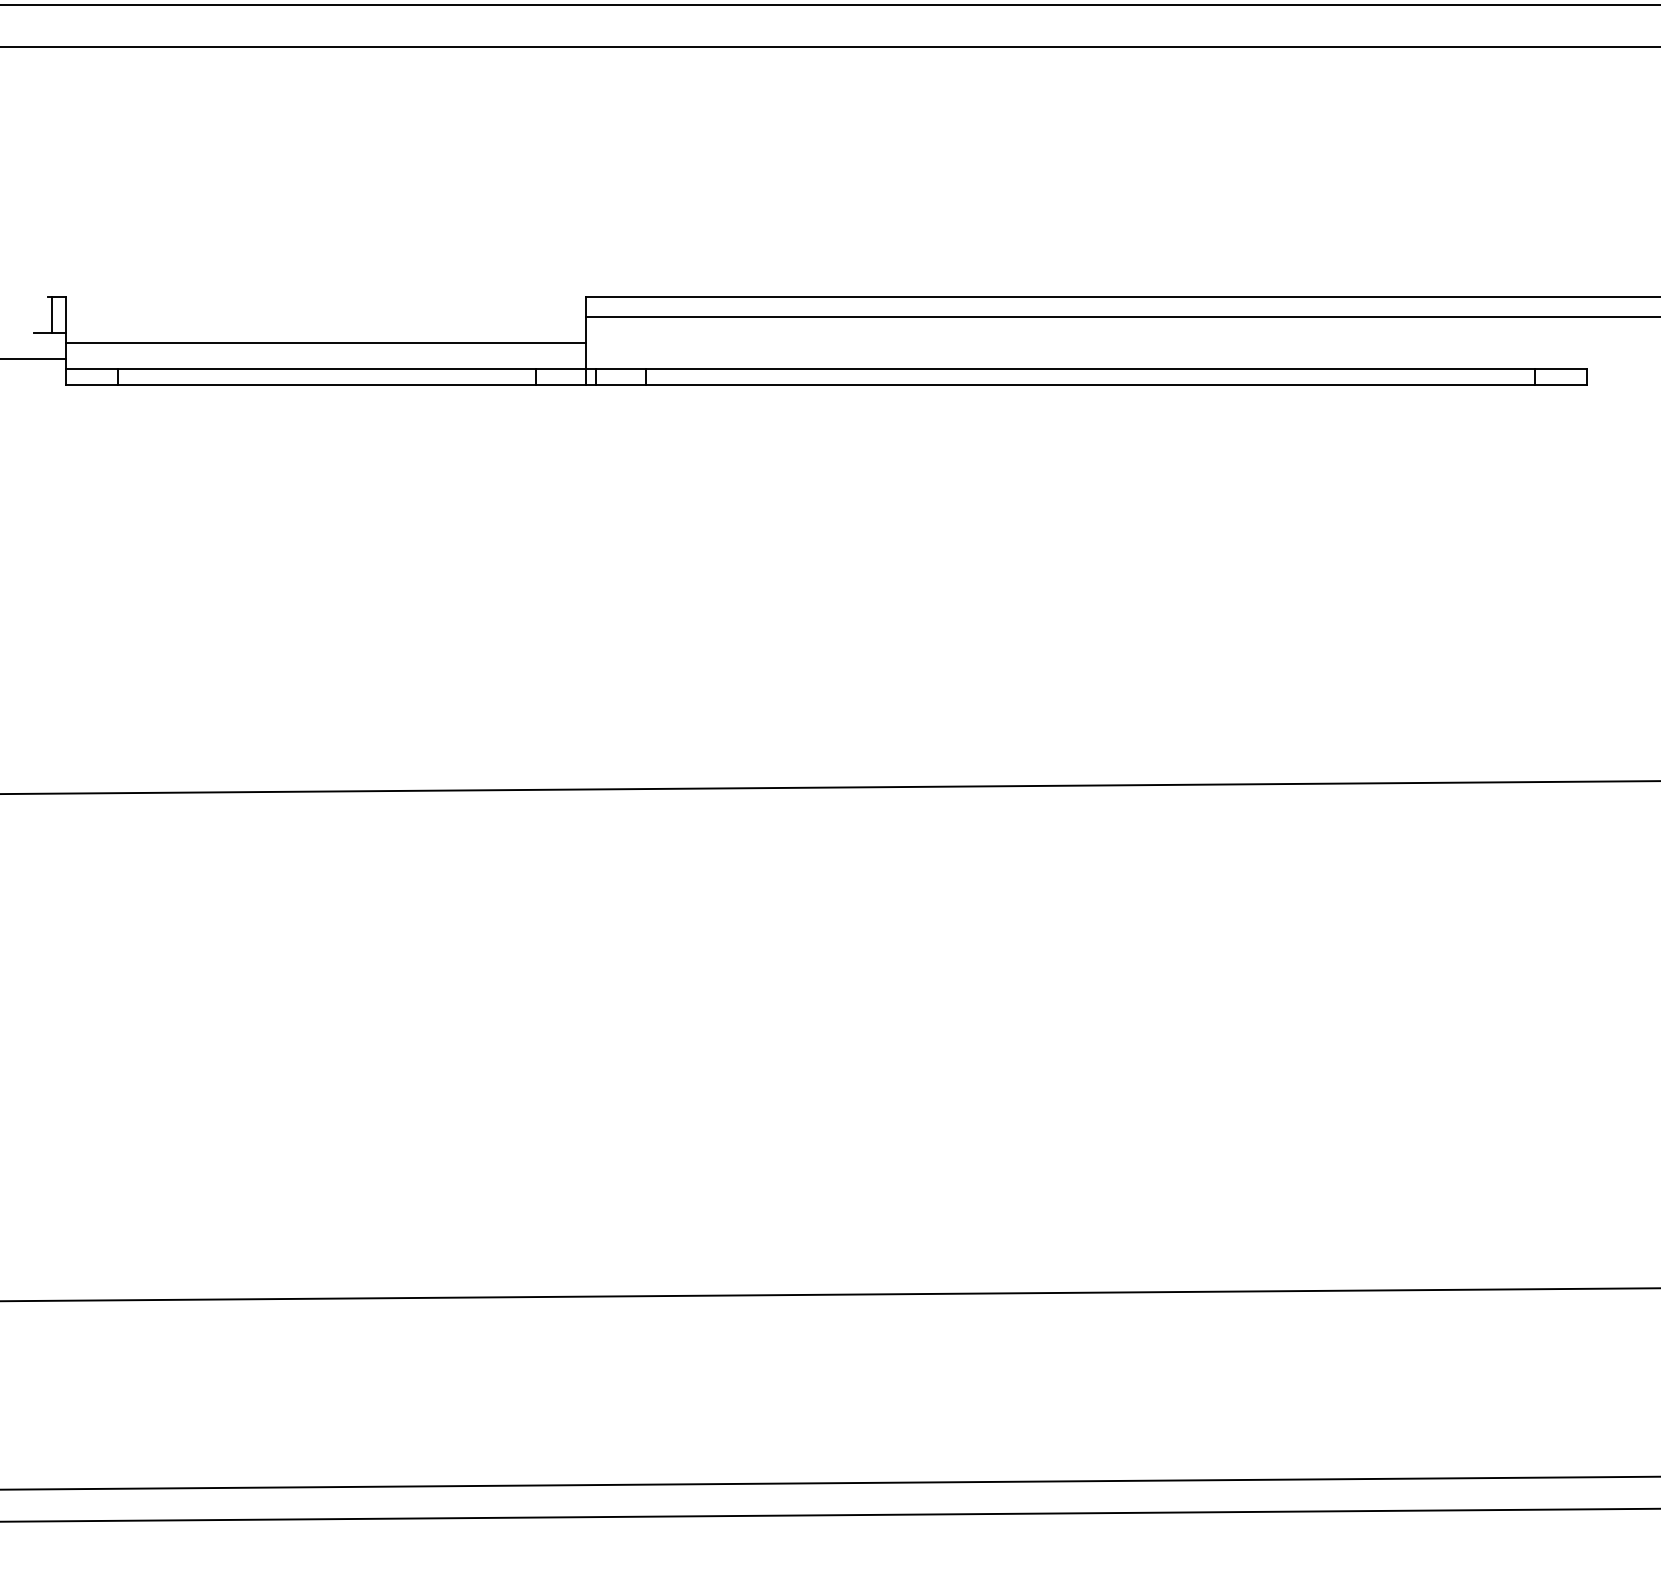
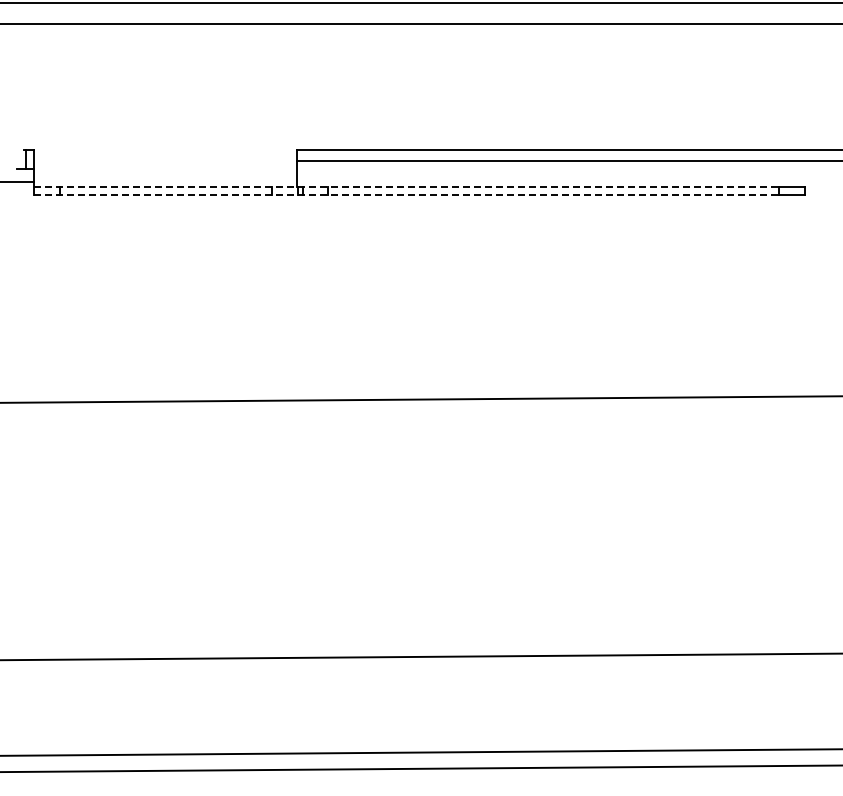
line: (326, 344) -> (165, 174), removed
line: (800, 369) -> (406, 187), solid -> dashed
line: (800, 385) -> (406, 195), solid -> dashed

